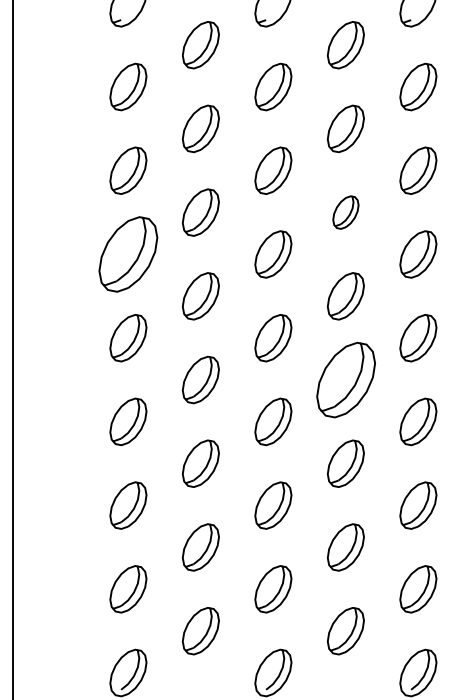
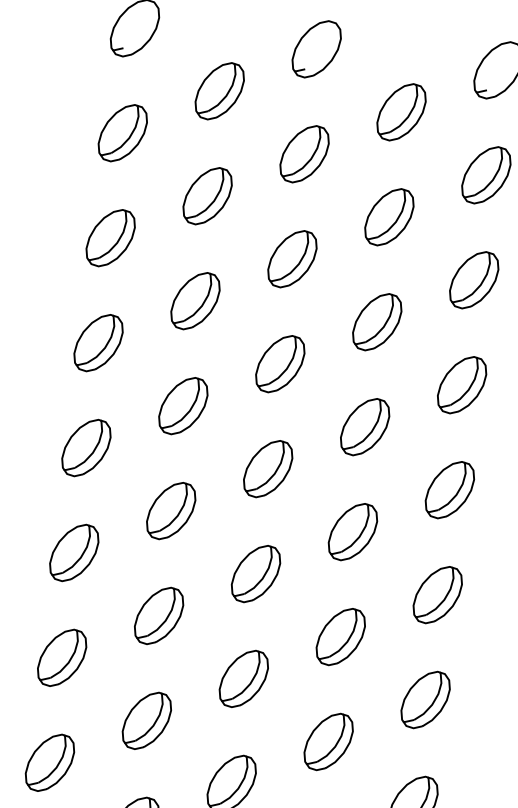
part: (345, 212) -> (376, 321), size x1.43
part: (128, 254) -> (98, 343), size x0.62
part: (345, 379) -> (352, 531), size x0.62

